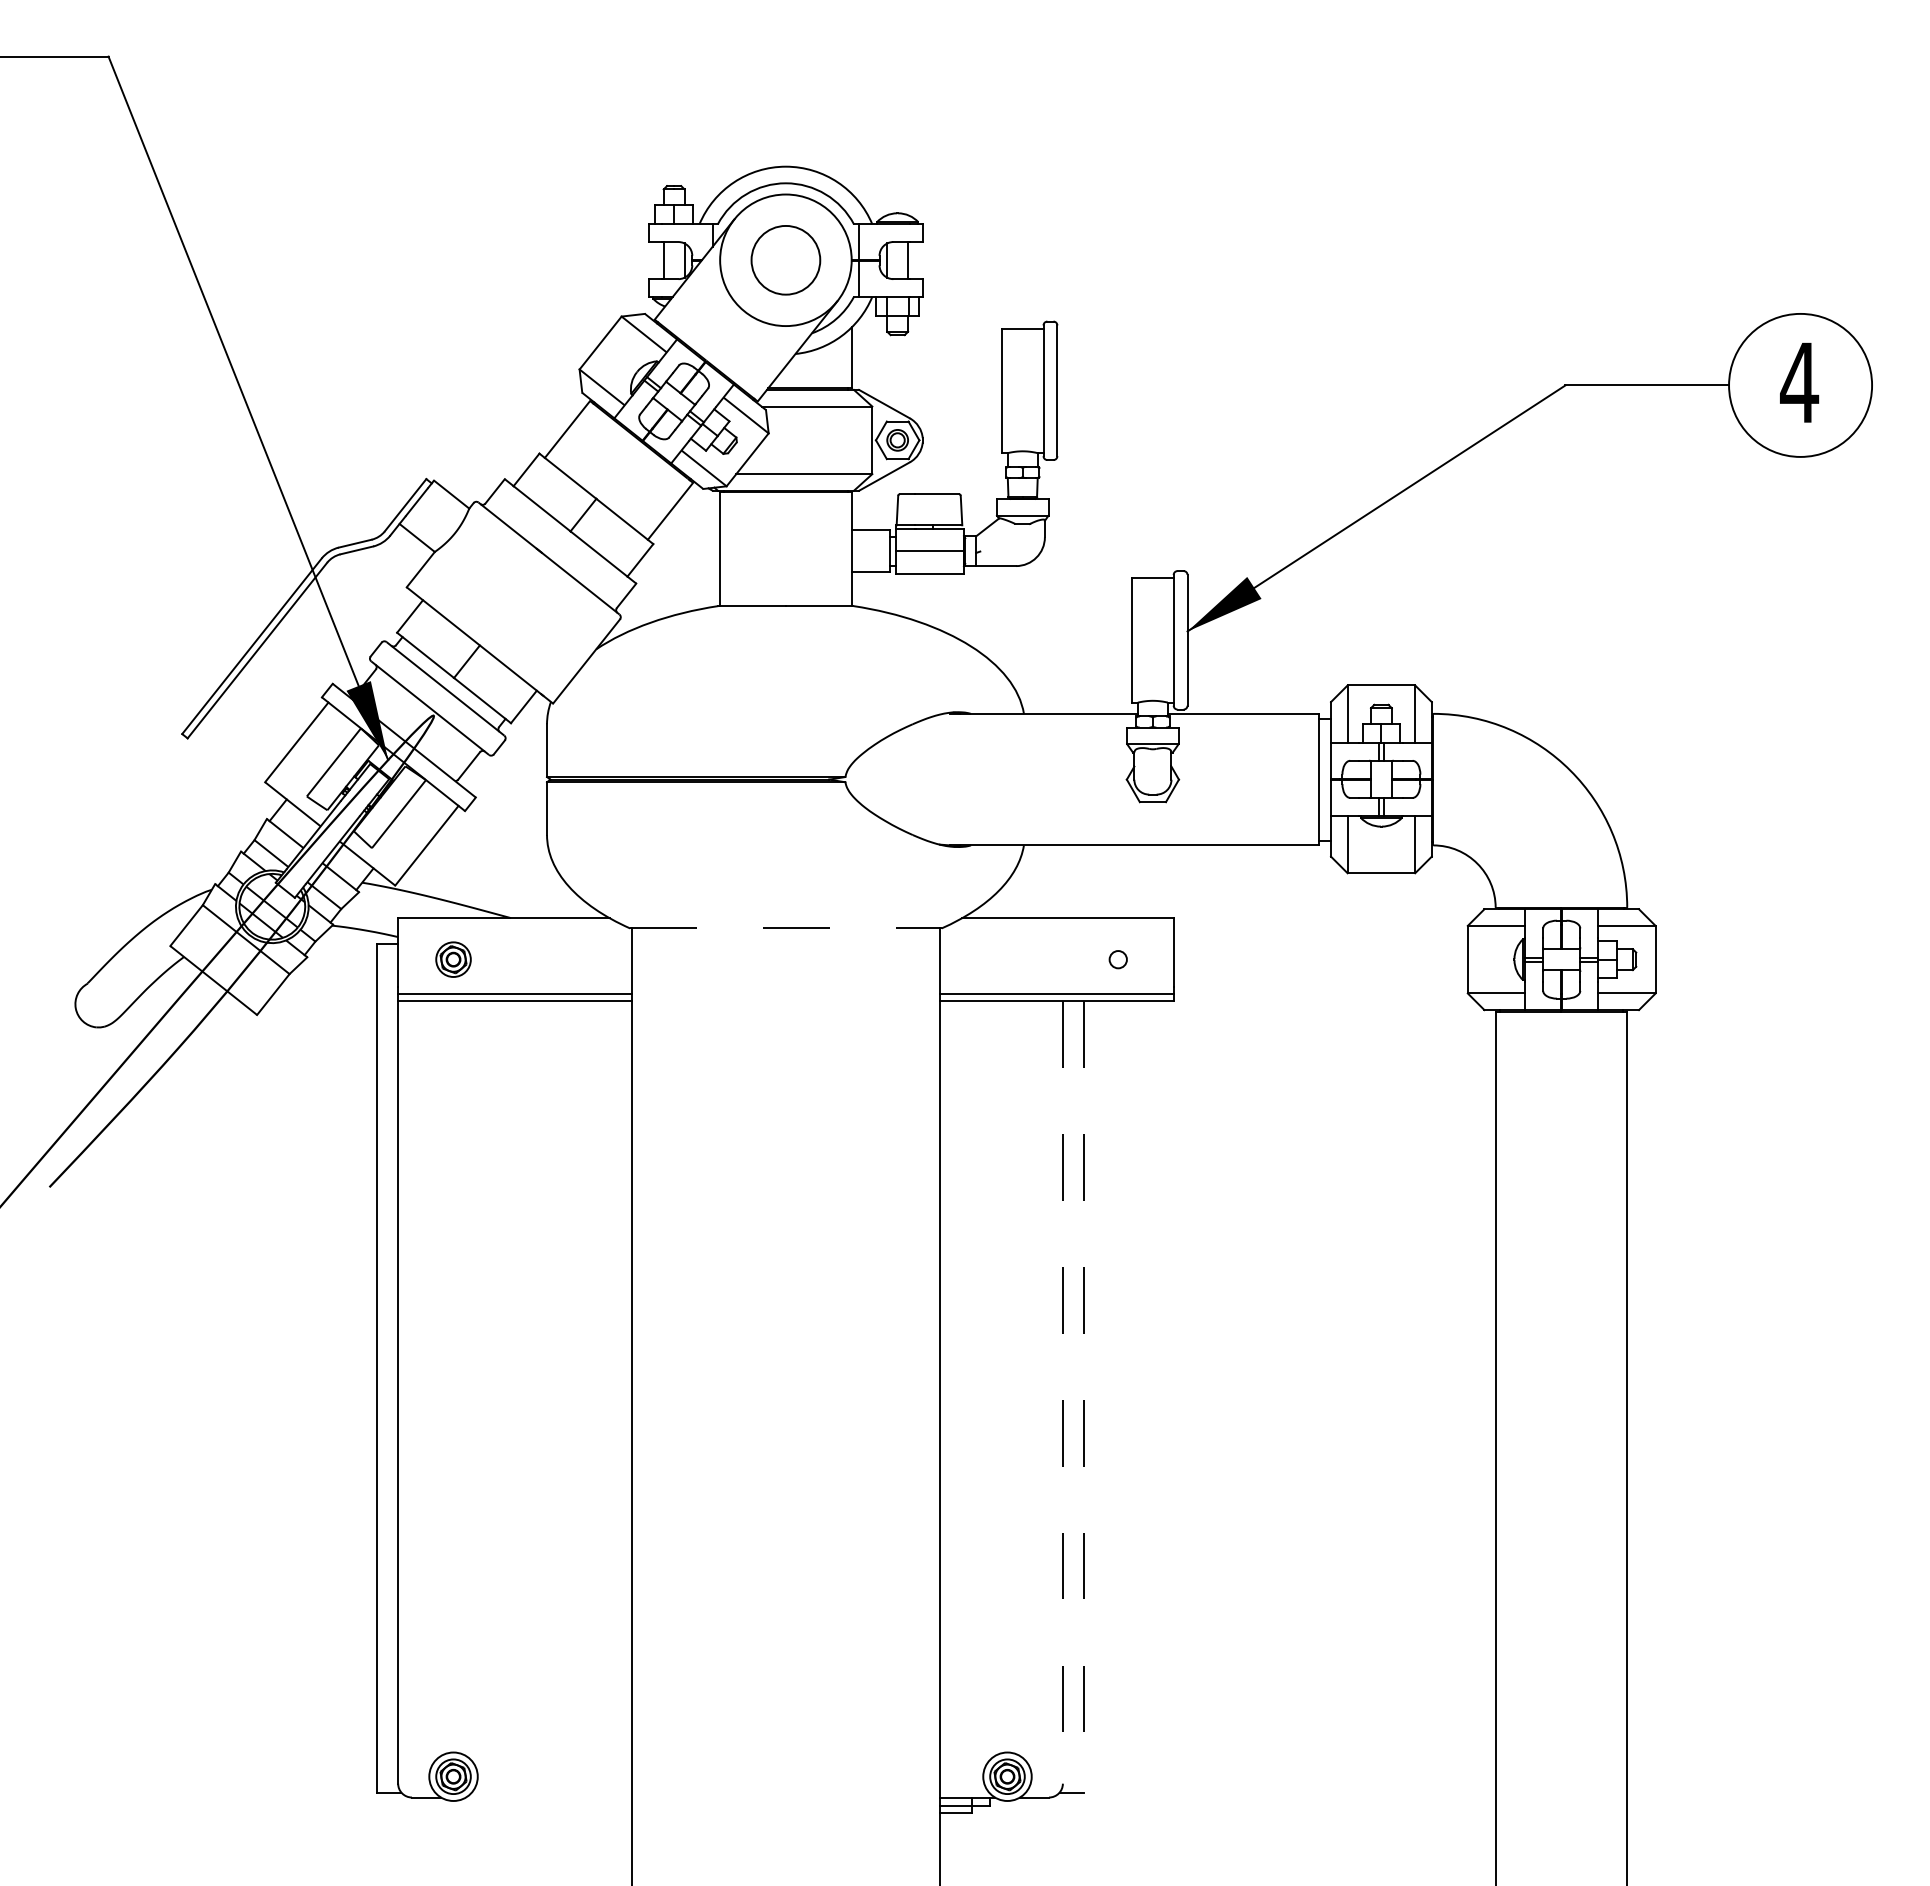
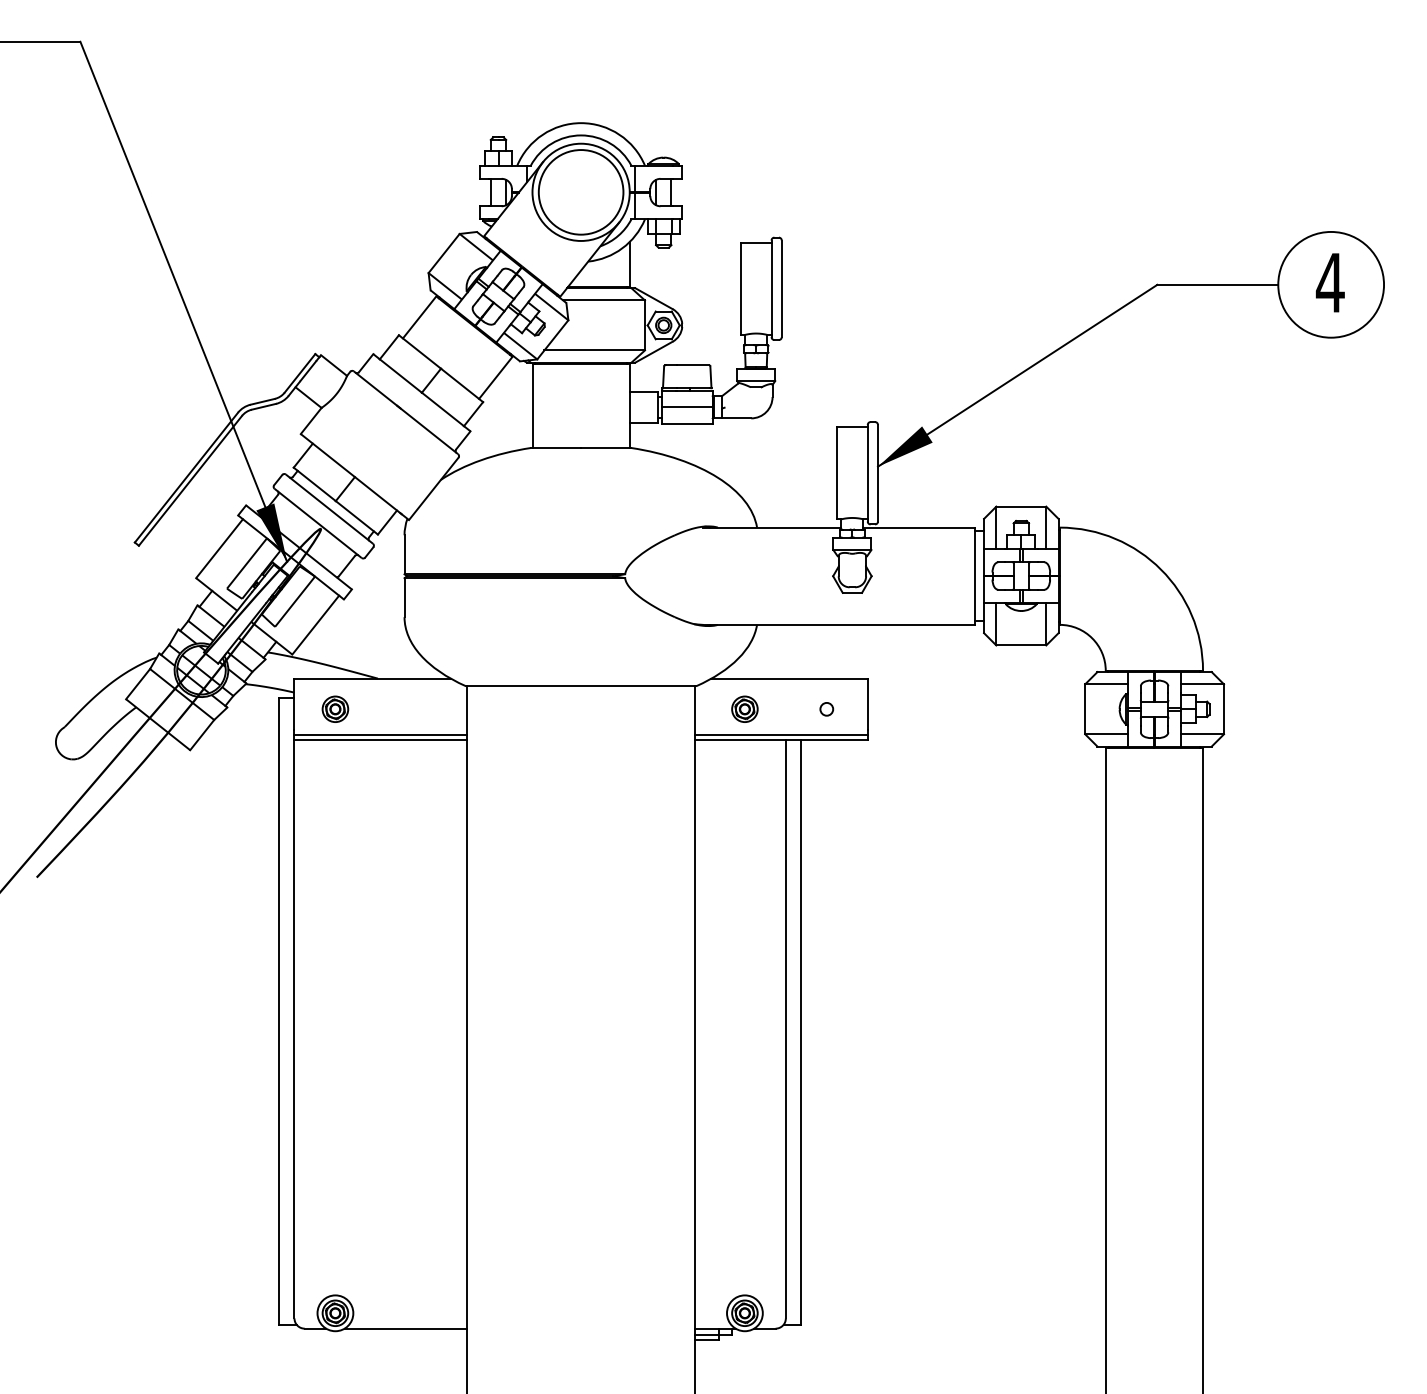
circle: (785, 260) -> (580, 192), size x1.67
line: (785, 928) -> (580, 686), dashed -> solid
part: (1007, 959) -> (744, 709), added
line: (1062, 1392) -> (785, 1029), dashed -> solid
line: (1083, 1396) -> (801, 1032), dashed -> solid
line: (548, 1797) -> (405, 1328), added

